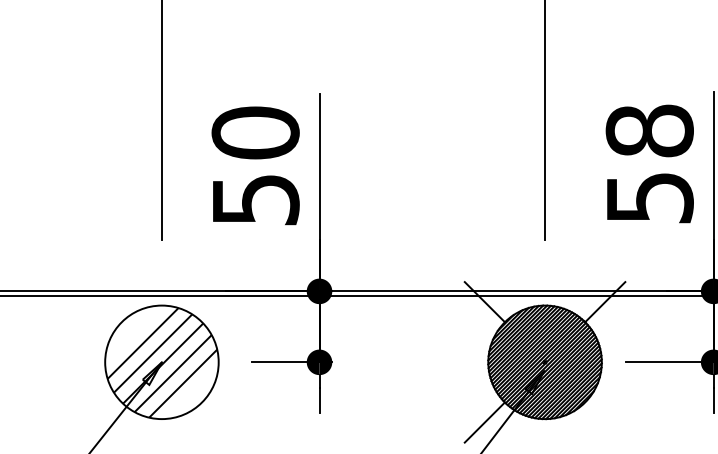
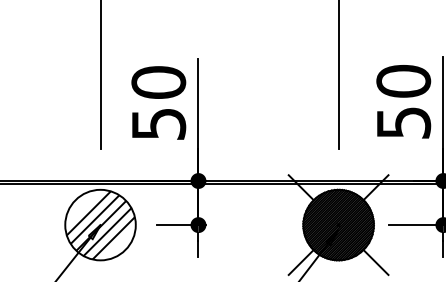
text: (649, 131) -> (403, 81), 58 -> 50
line: (604, 422) -> (375, 262), added

